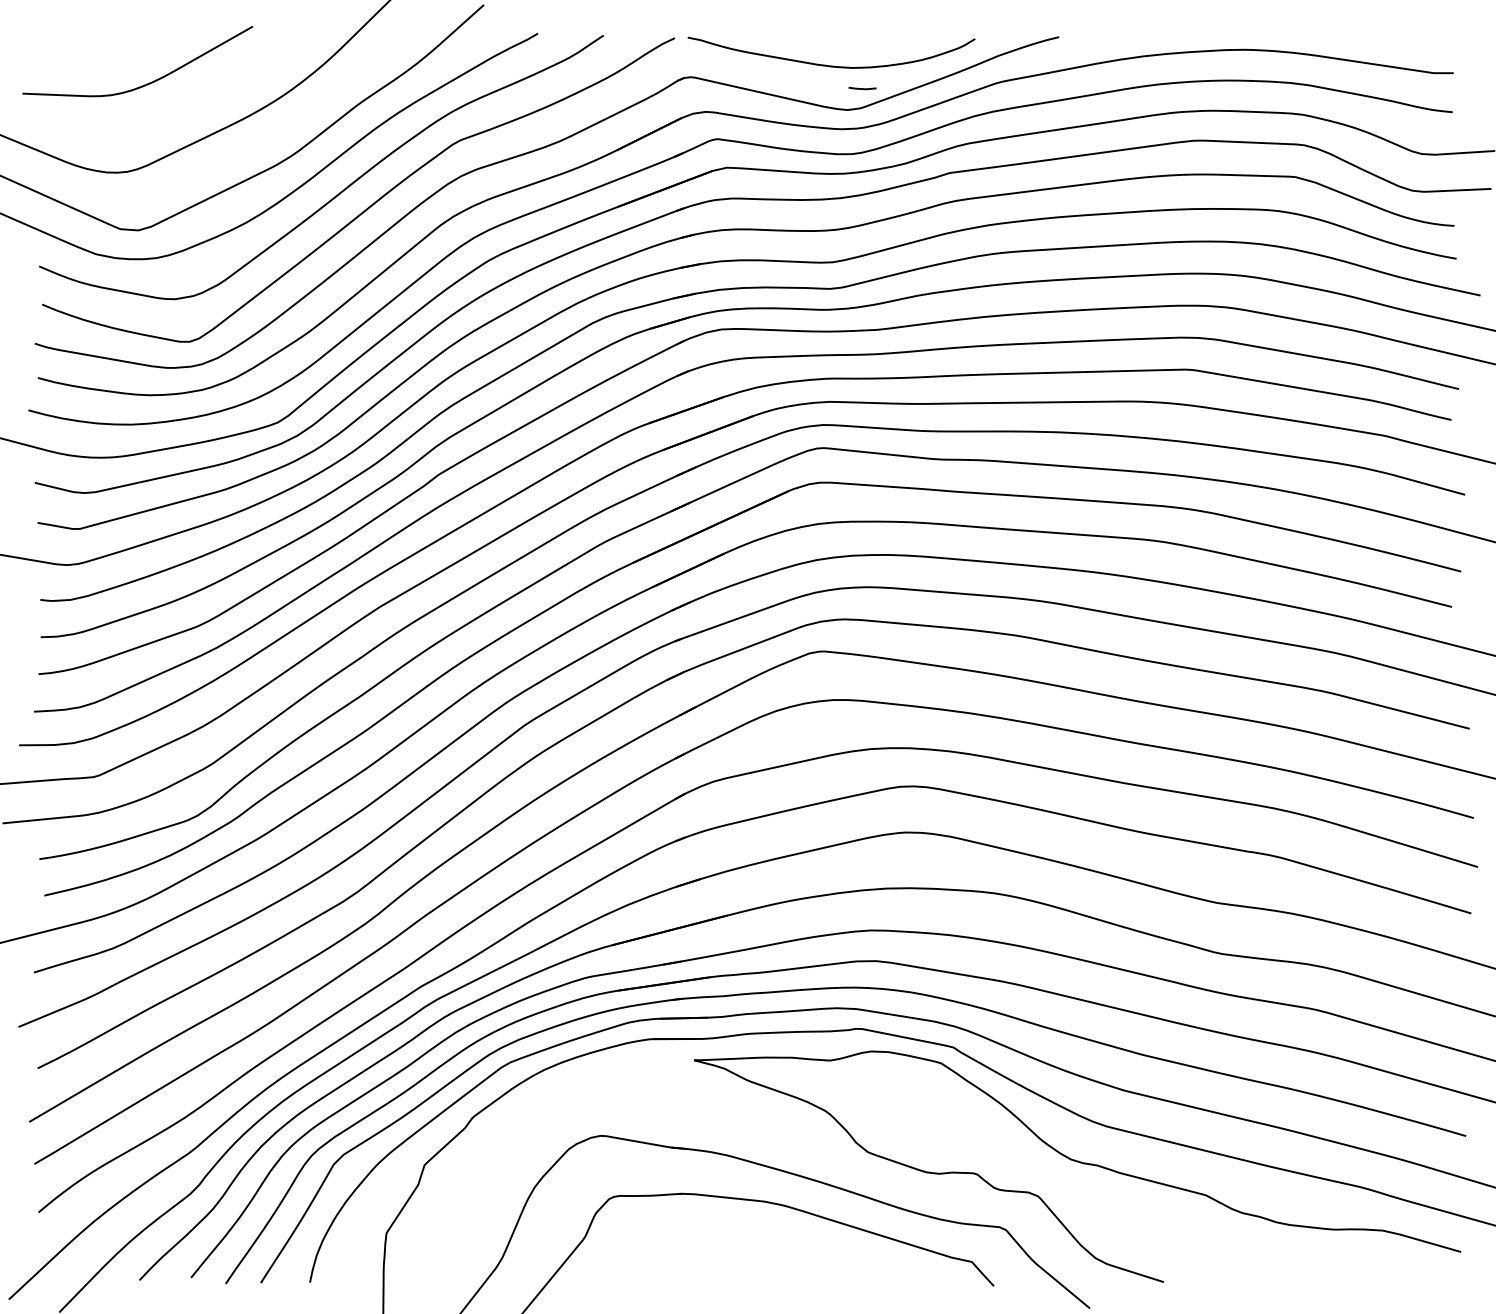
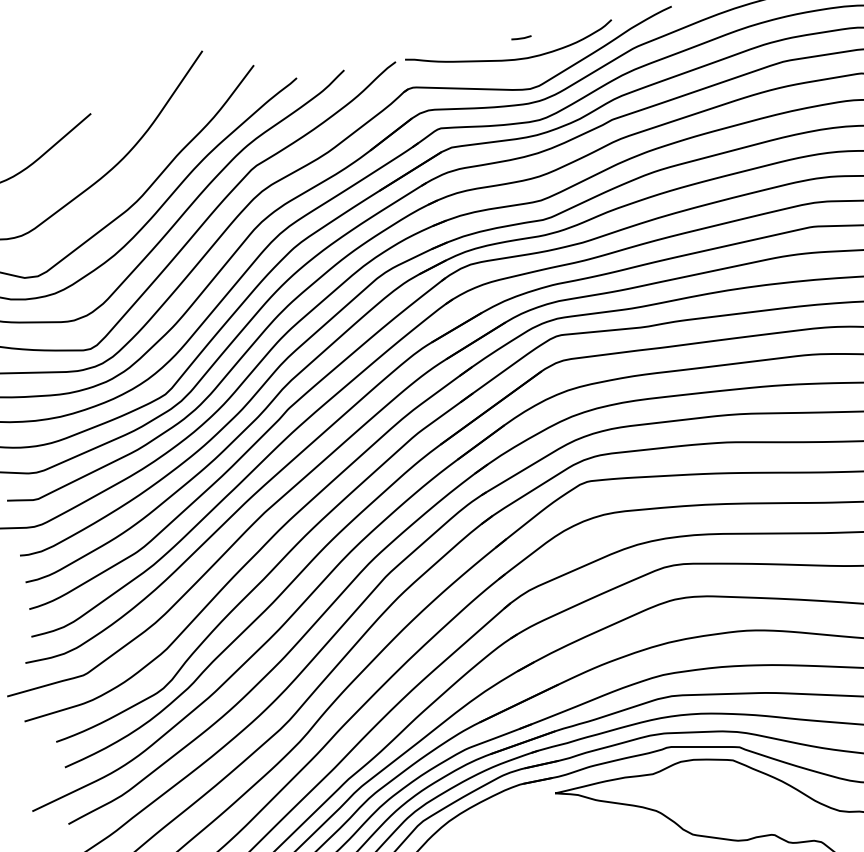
line: (862, 88) -> (521, 38), moved

